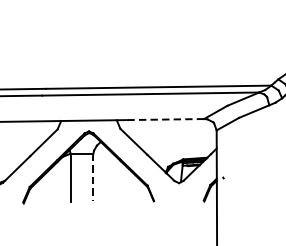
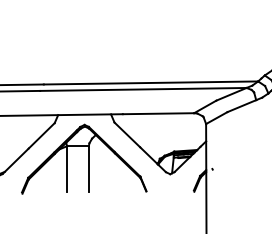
line: (166, 119) -> (158, 113), dashed -> solid
line: (93, 177) -> (88, 168), dashed -> solid

